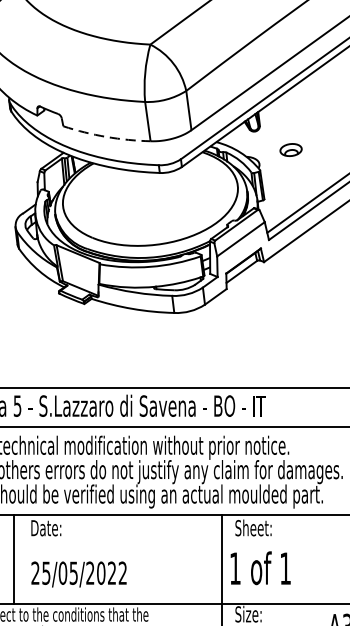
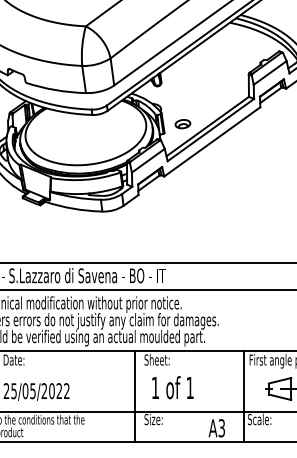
arc: (106, 137) -> (55, 90), dashed -> solid
part: (290, 150) -> (182, 124), moved
text: (260, 567) -> (172, 387), moved

